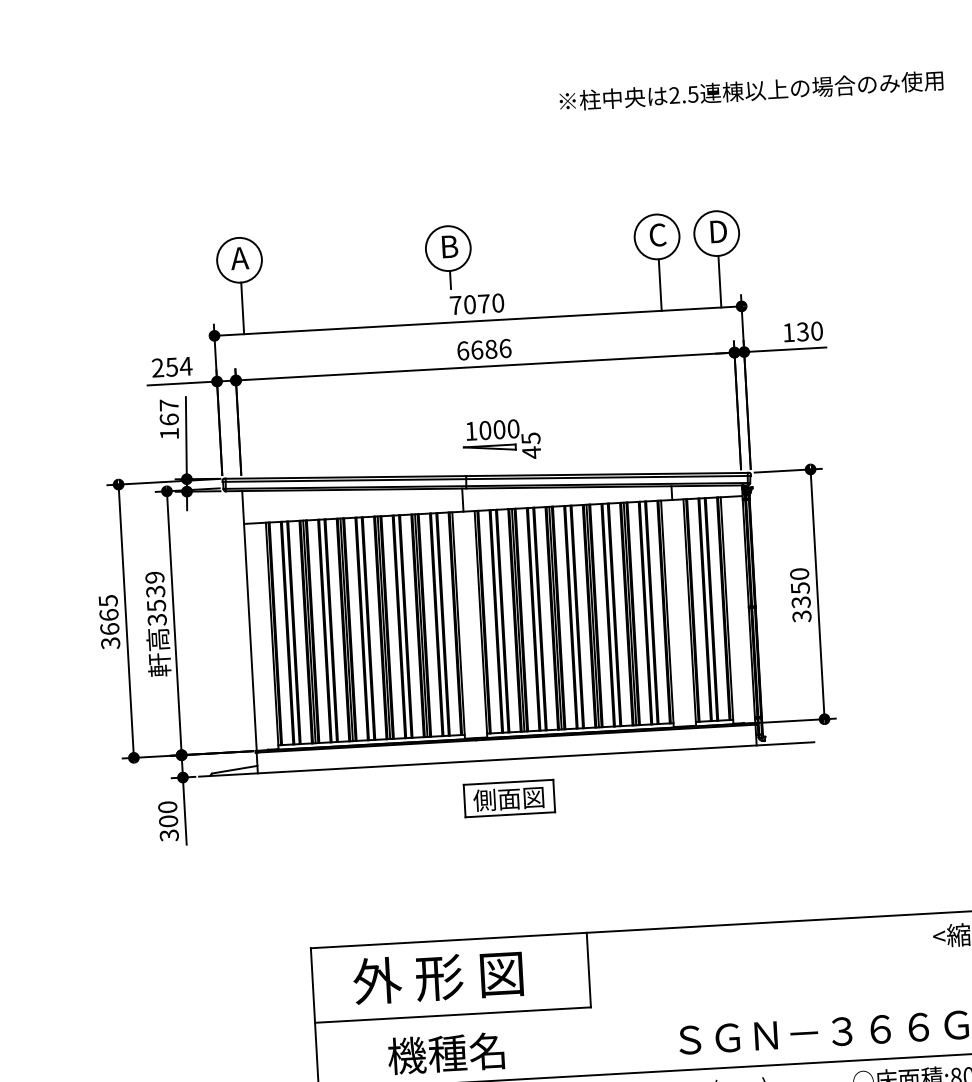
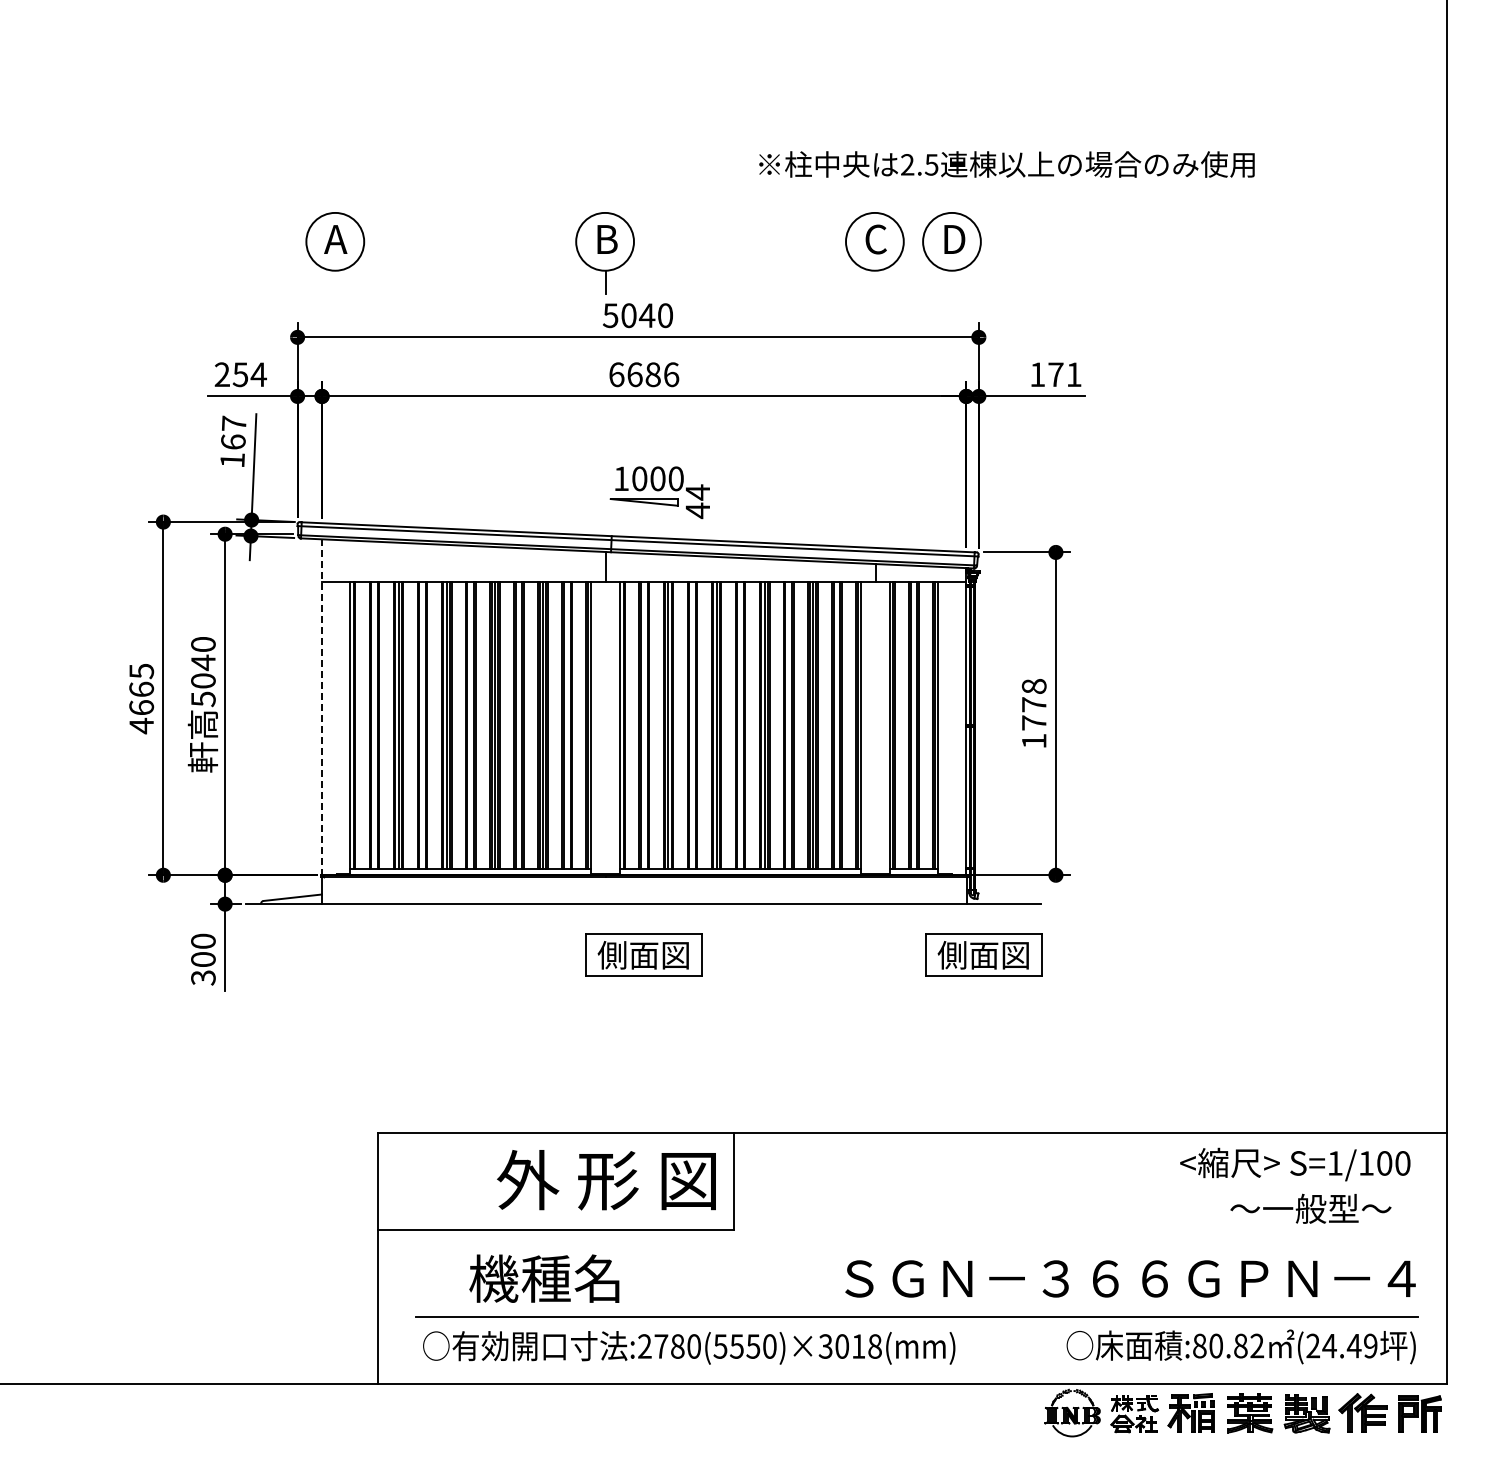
text: (751, 90) -> (1006, 164), moved
line: (719, 281) -> (952, 303), removed
line: (660, 284) -> (875, 303), removed
text: (470, 304) -> (629, 315), 7070 -> 5040
line: (242, 307) -> (335, 303), removed
text: (809, 331) -> (1064, 374), 130 -> 171
text: (530, 438) -> (697, 492), 45 -> 44
text: (800, 595) -> (1033, 713), 3350 -> 1778
text: (156, 598) -> (203, 671), 3539 -> 5040
line: (249, 621) -> (322, 707), solid -> dashed
text: (110, 642) -> (141, 725), 3665 -> 4665
part: (771, 783) -> (983, 954), added
text: (438, 977) -> (606, 1180), moved

